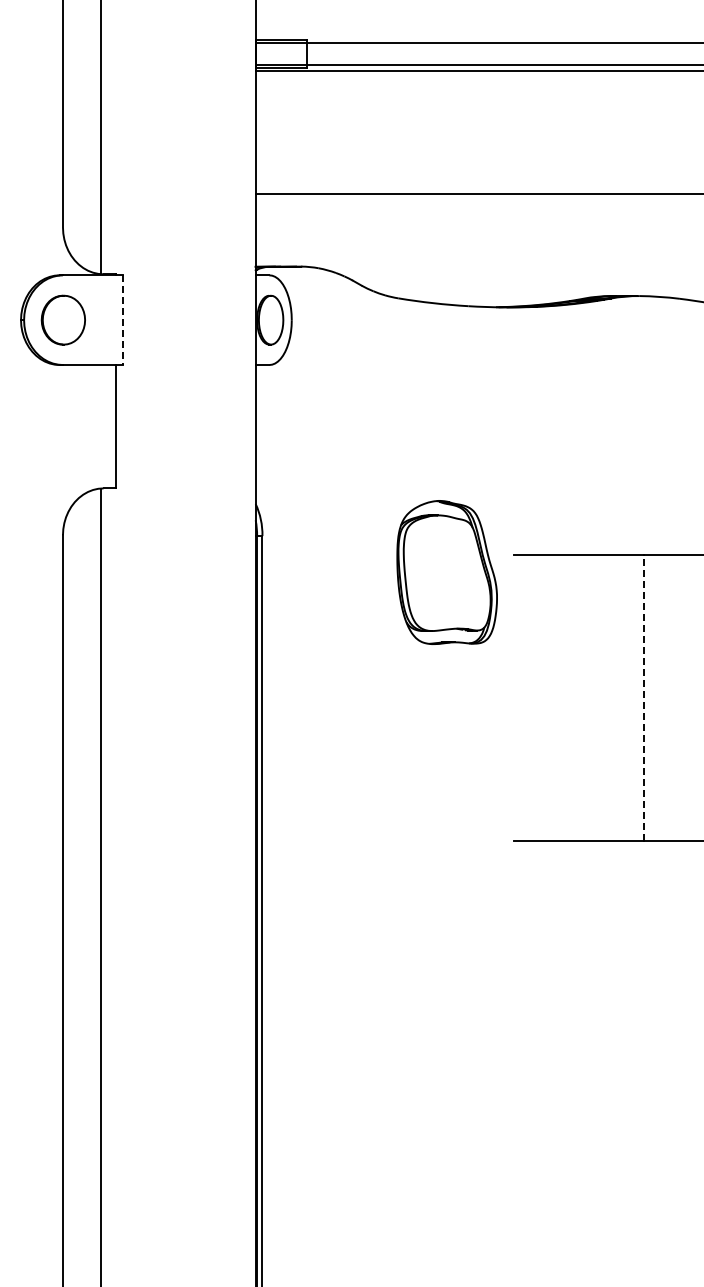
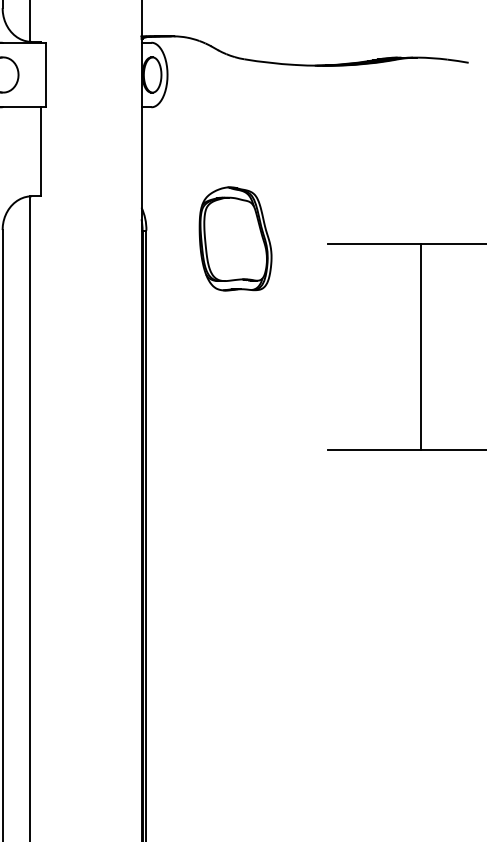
line: (122, 320) -> (45, 75), dashed -> solid
part: (446, 572) -> (235, 238), moved
line: (643, 697) -> (421, 347), dashed -> solid

